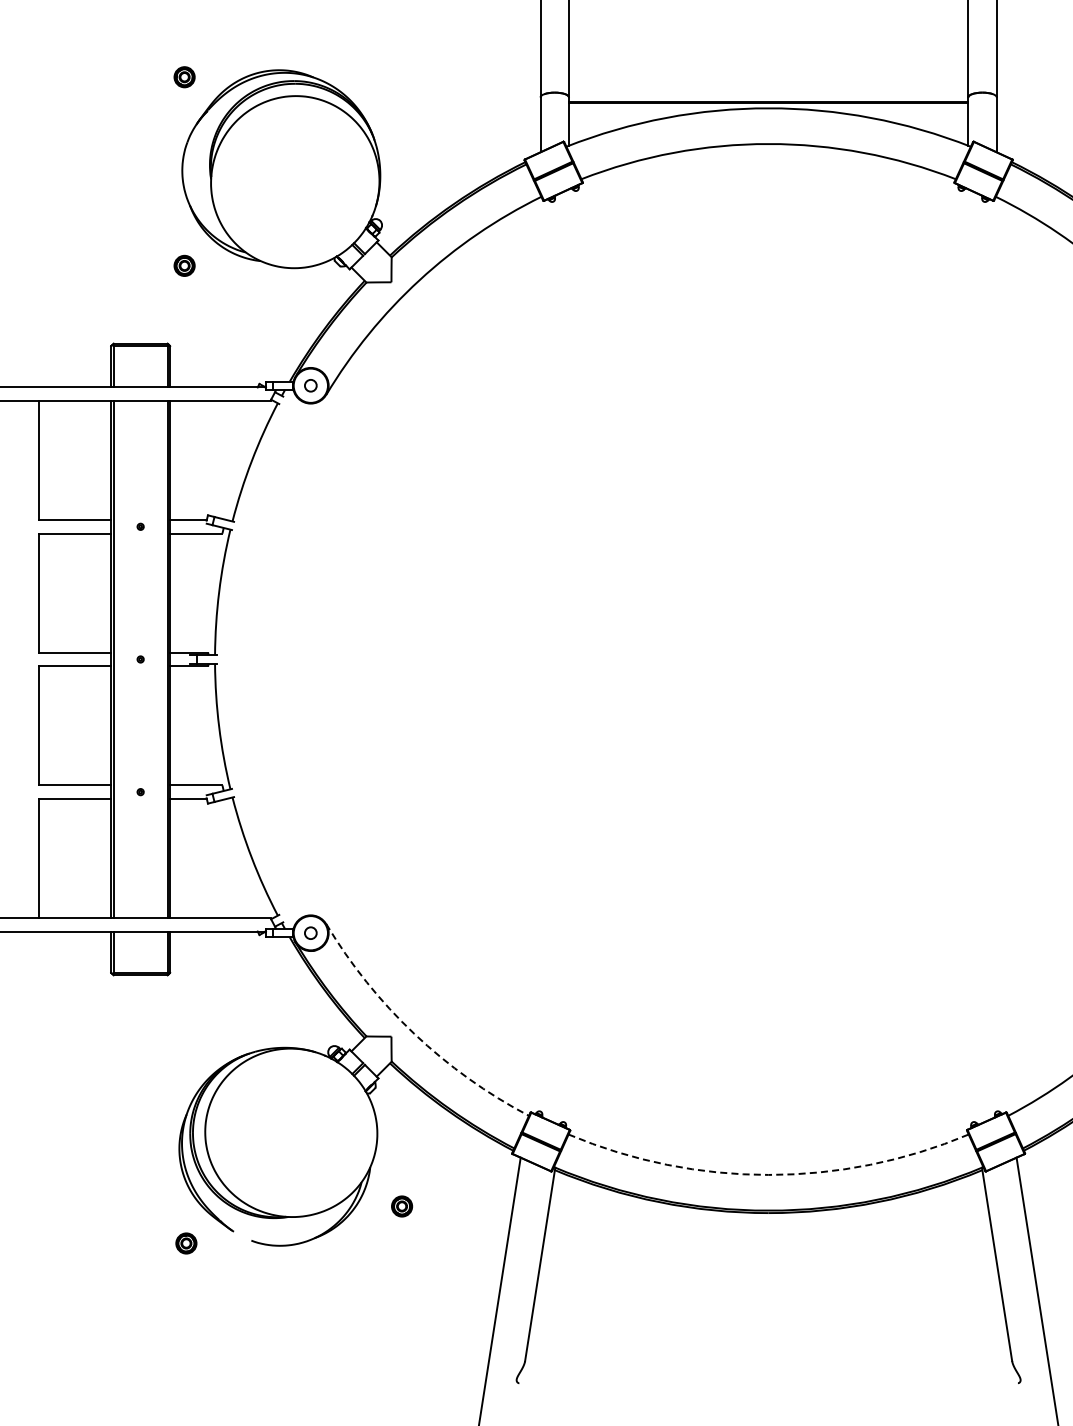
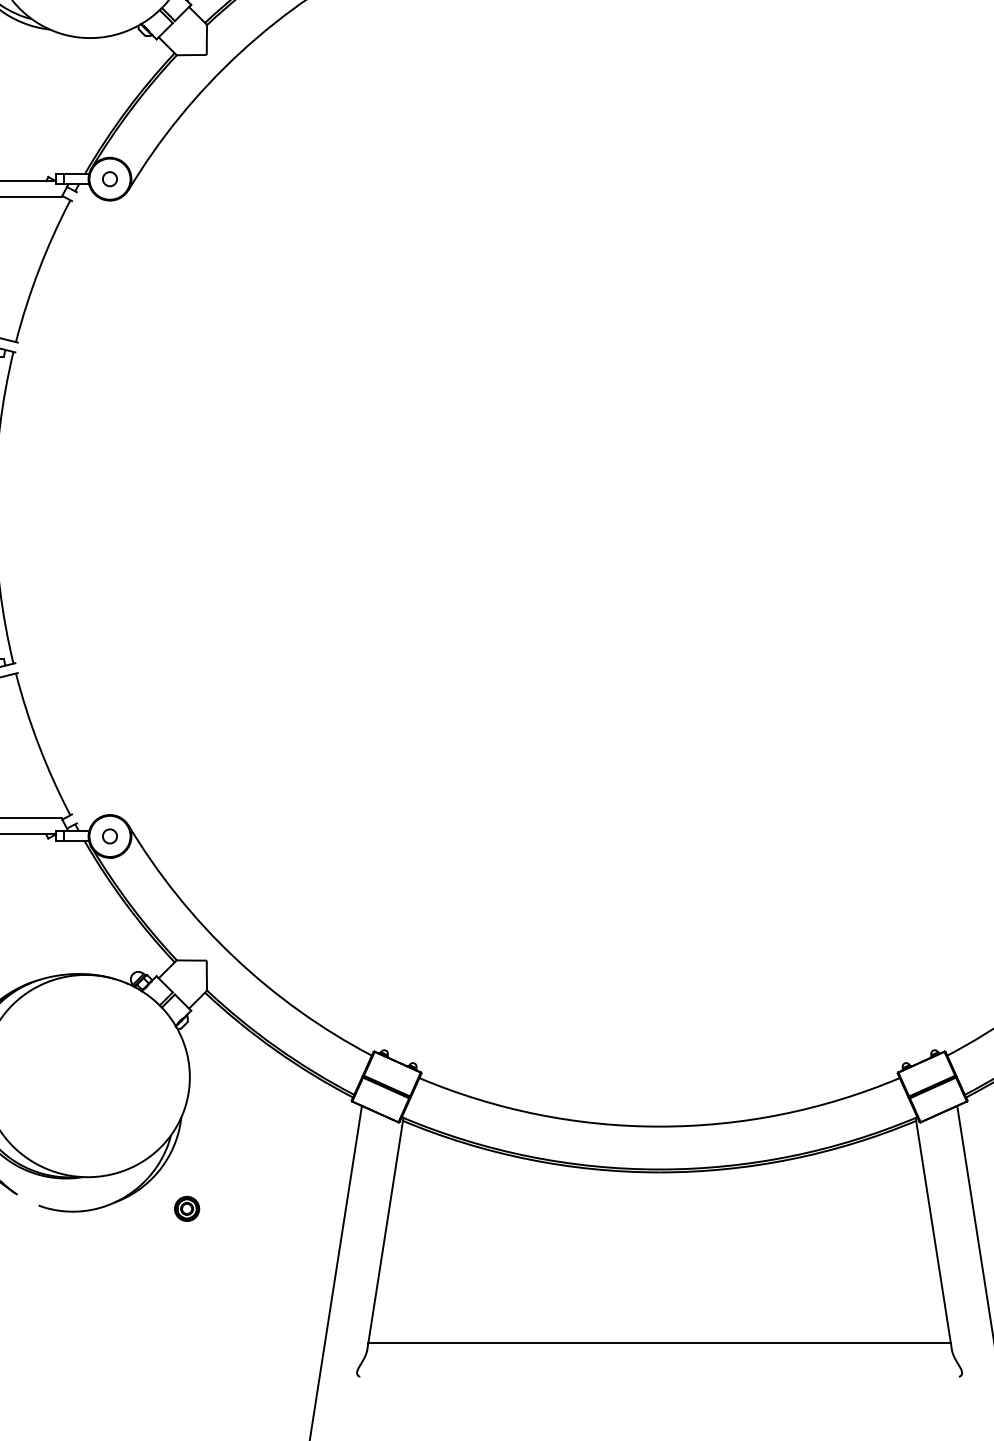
arc: (414, 1033) -> (234, 956), dashed -> solid
arc: (768, 1174) -> (659, 1126), dashed -> solid
part: (402, 1206) -> (187, 1208), moved
line: (768, 1354) -> (659, 1342), added

